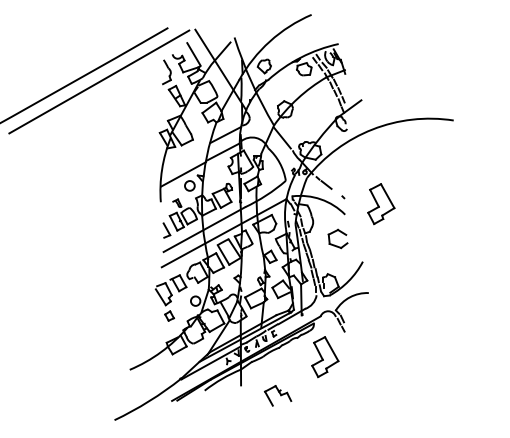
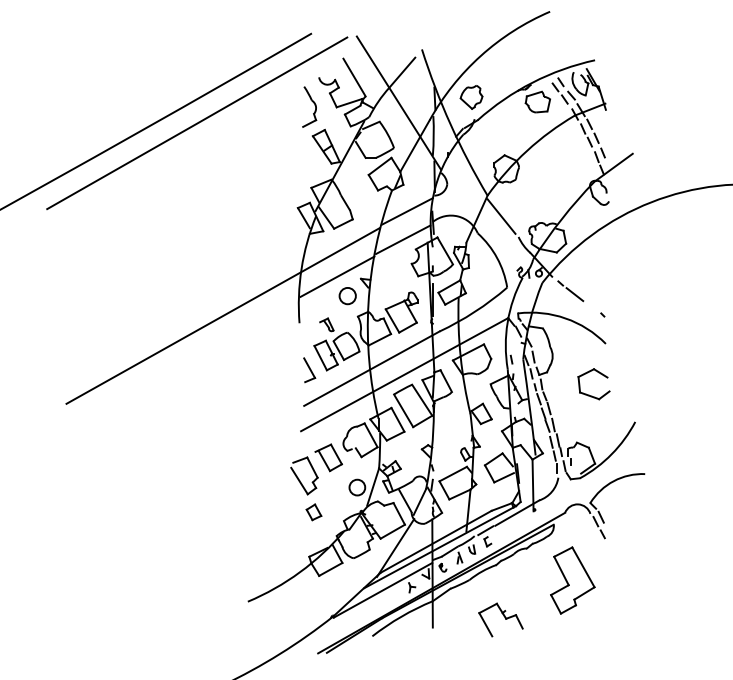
line: (114, 197) -> (222, 315), added
part: (381, 204) -> (666, 326), removed
part: (277, 395) -> (499, 619), moved

